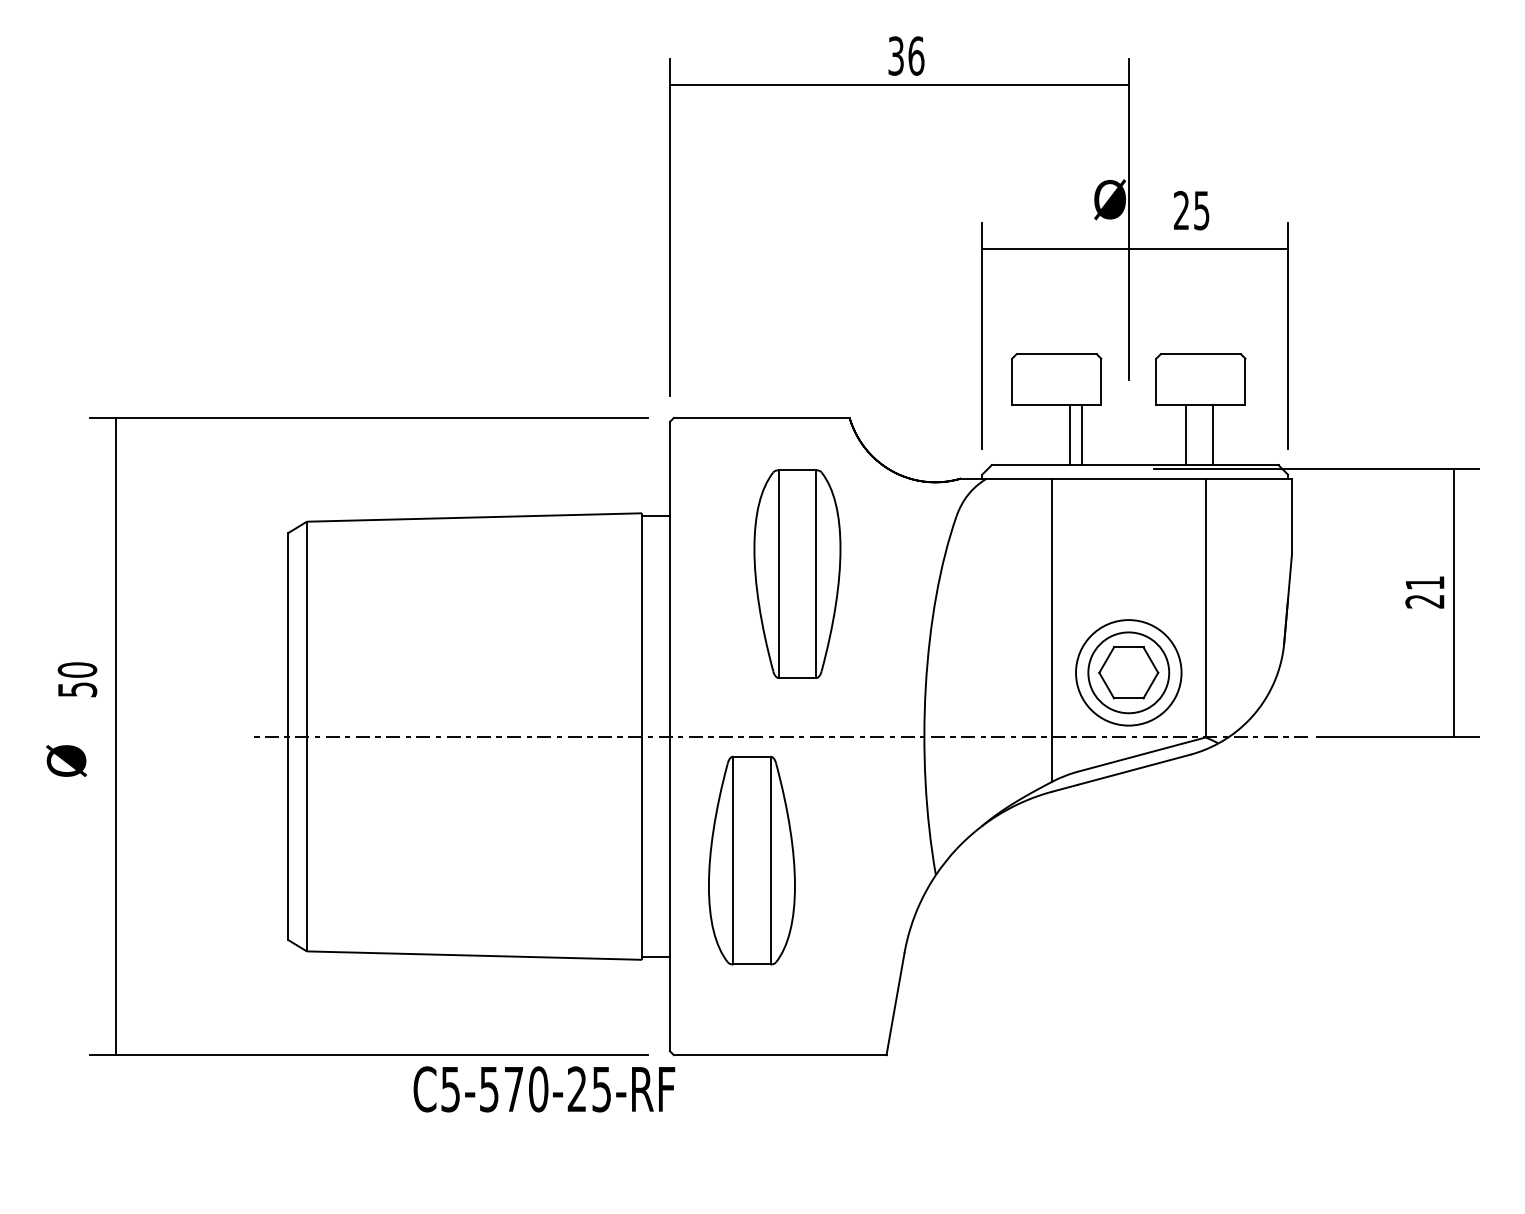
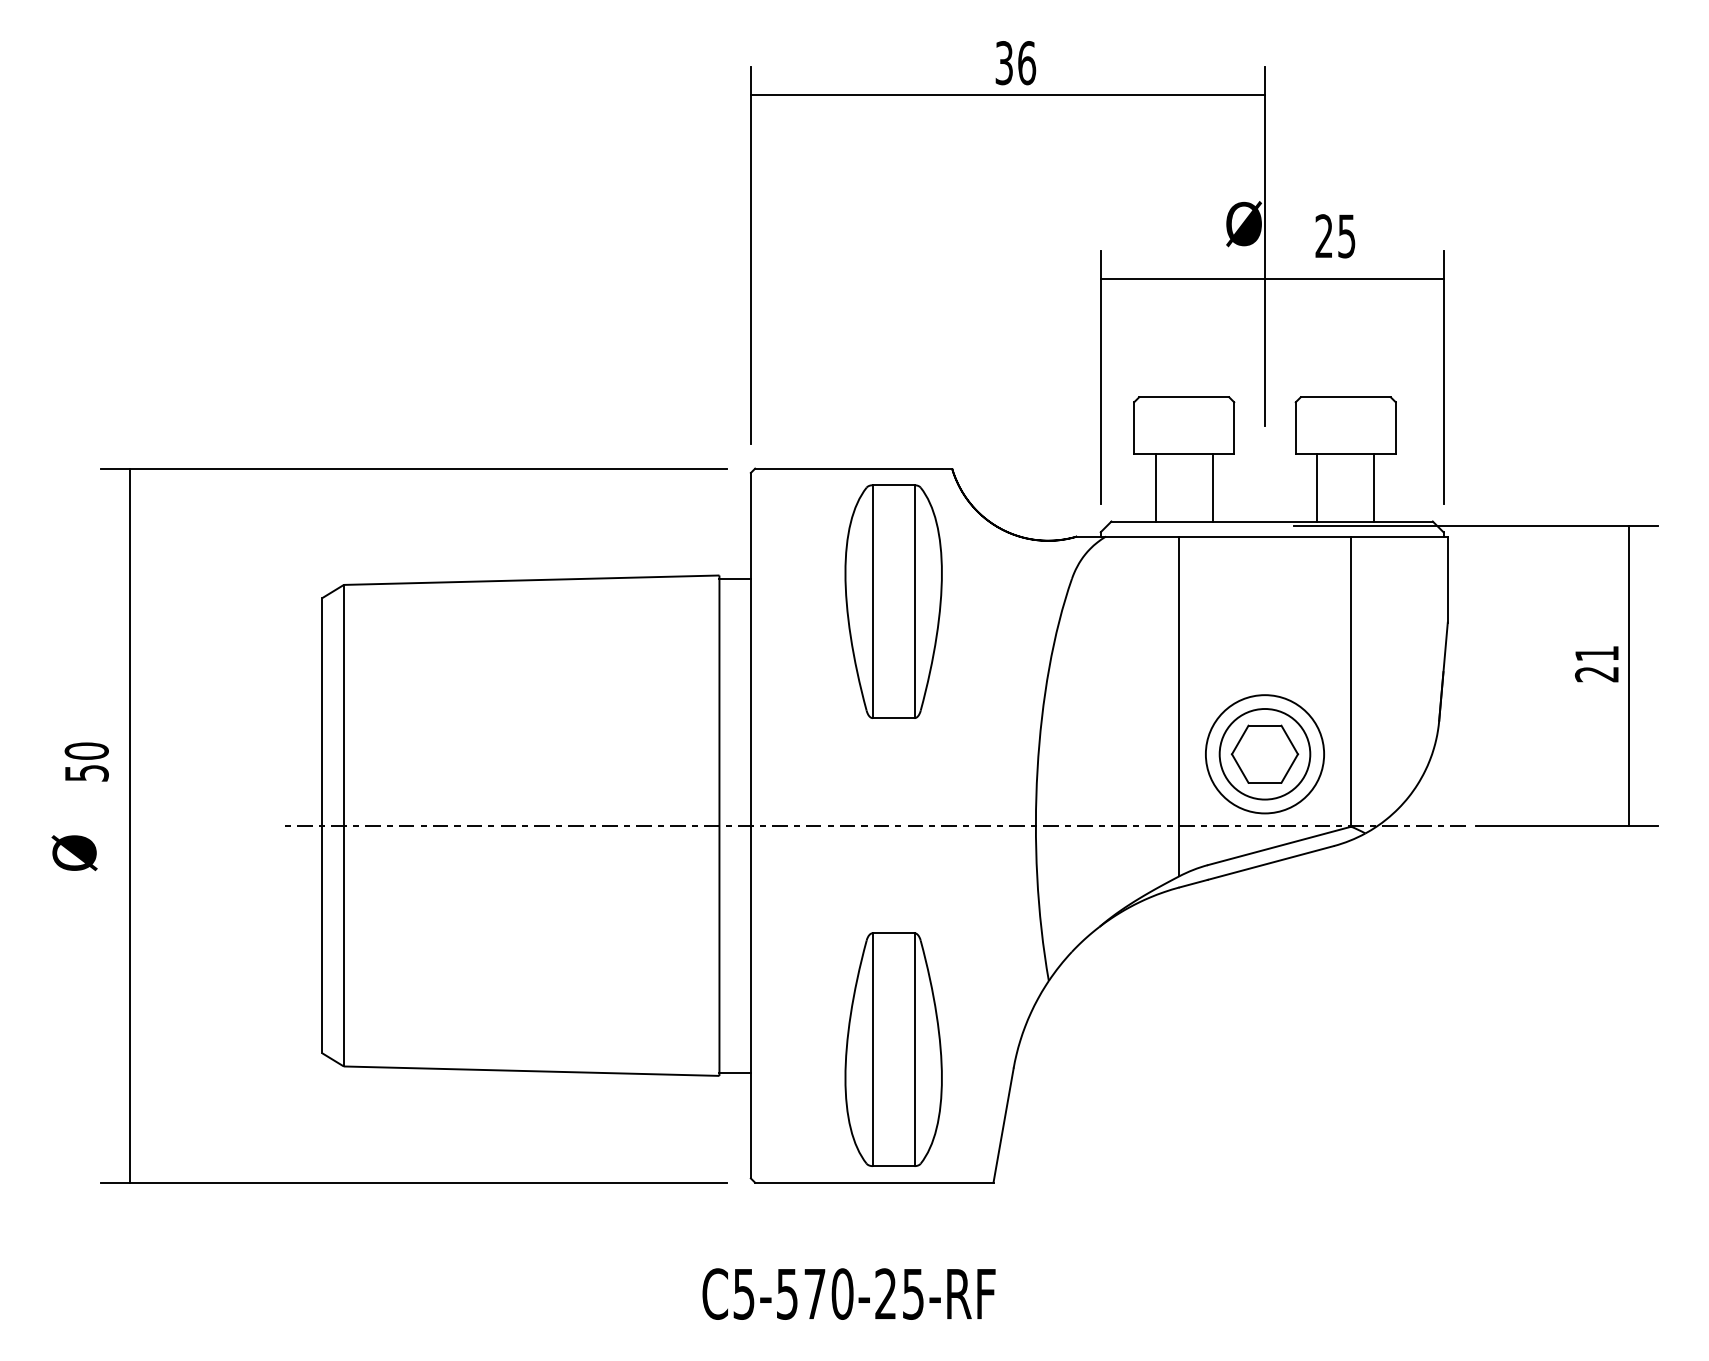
line: (1070, 434) -> (1155, 487), moved
line: (1186, 434) -> (1374, 487), moved
line: (1213, 434) -> (1317, 487), moved
part: (797, 573) -> (893, 601), moved
part: (751, 860) -> (893, 1049), moved
text: (543, 1088) -> (848, 1293), moved

